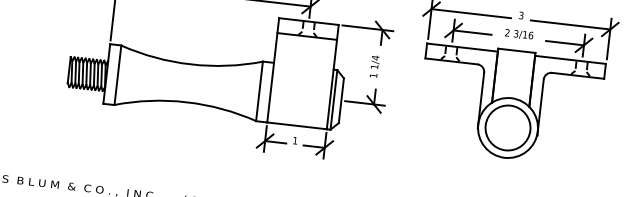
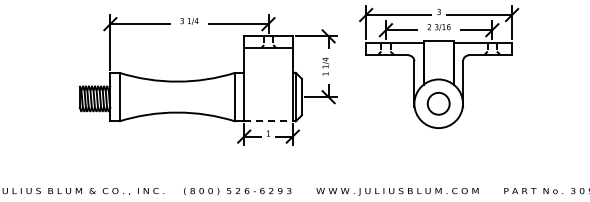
line: (297, 125) -> (268, 121), solid -> dashed
circle: (507, 127) -> (438, 103), size x0.6

